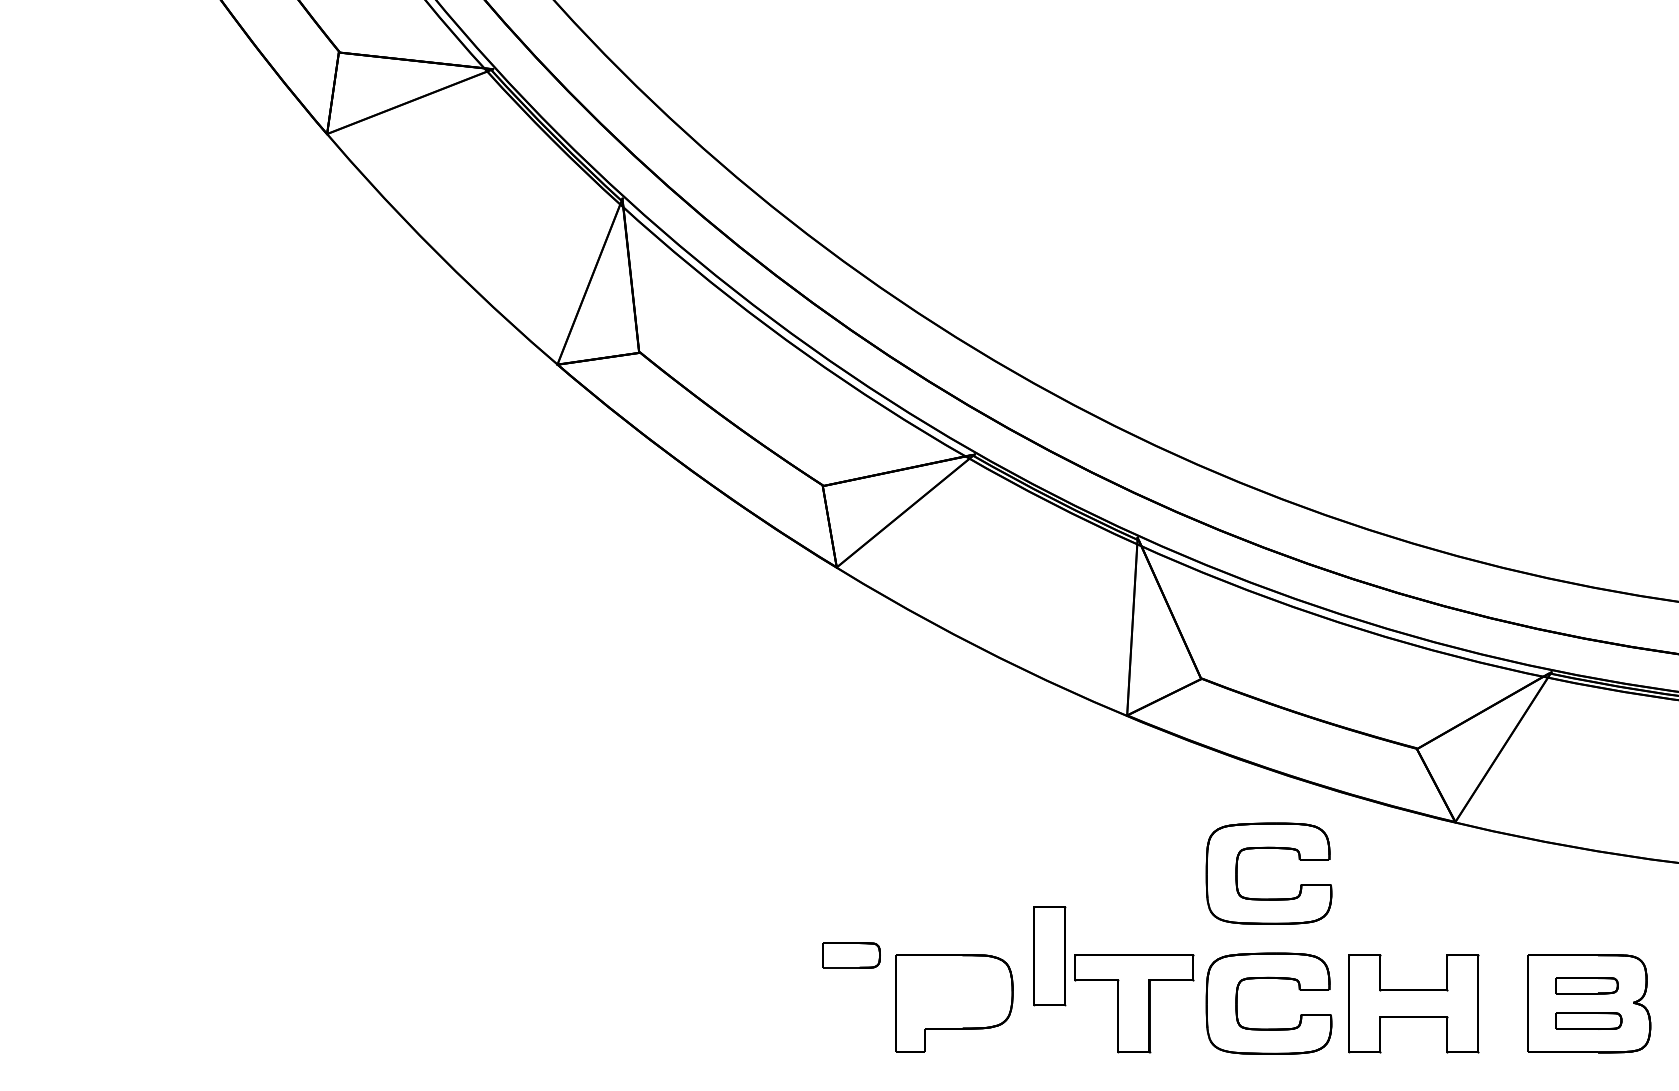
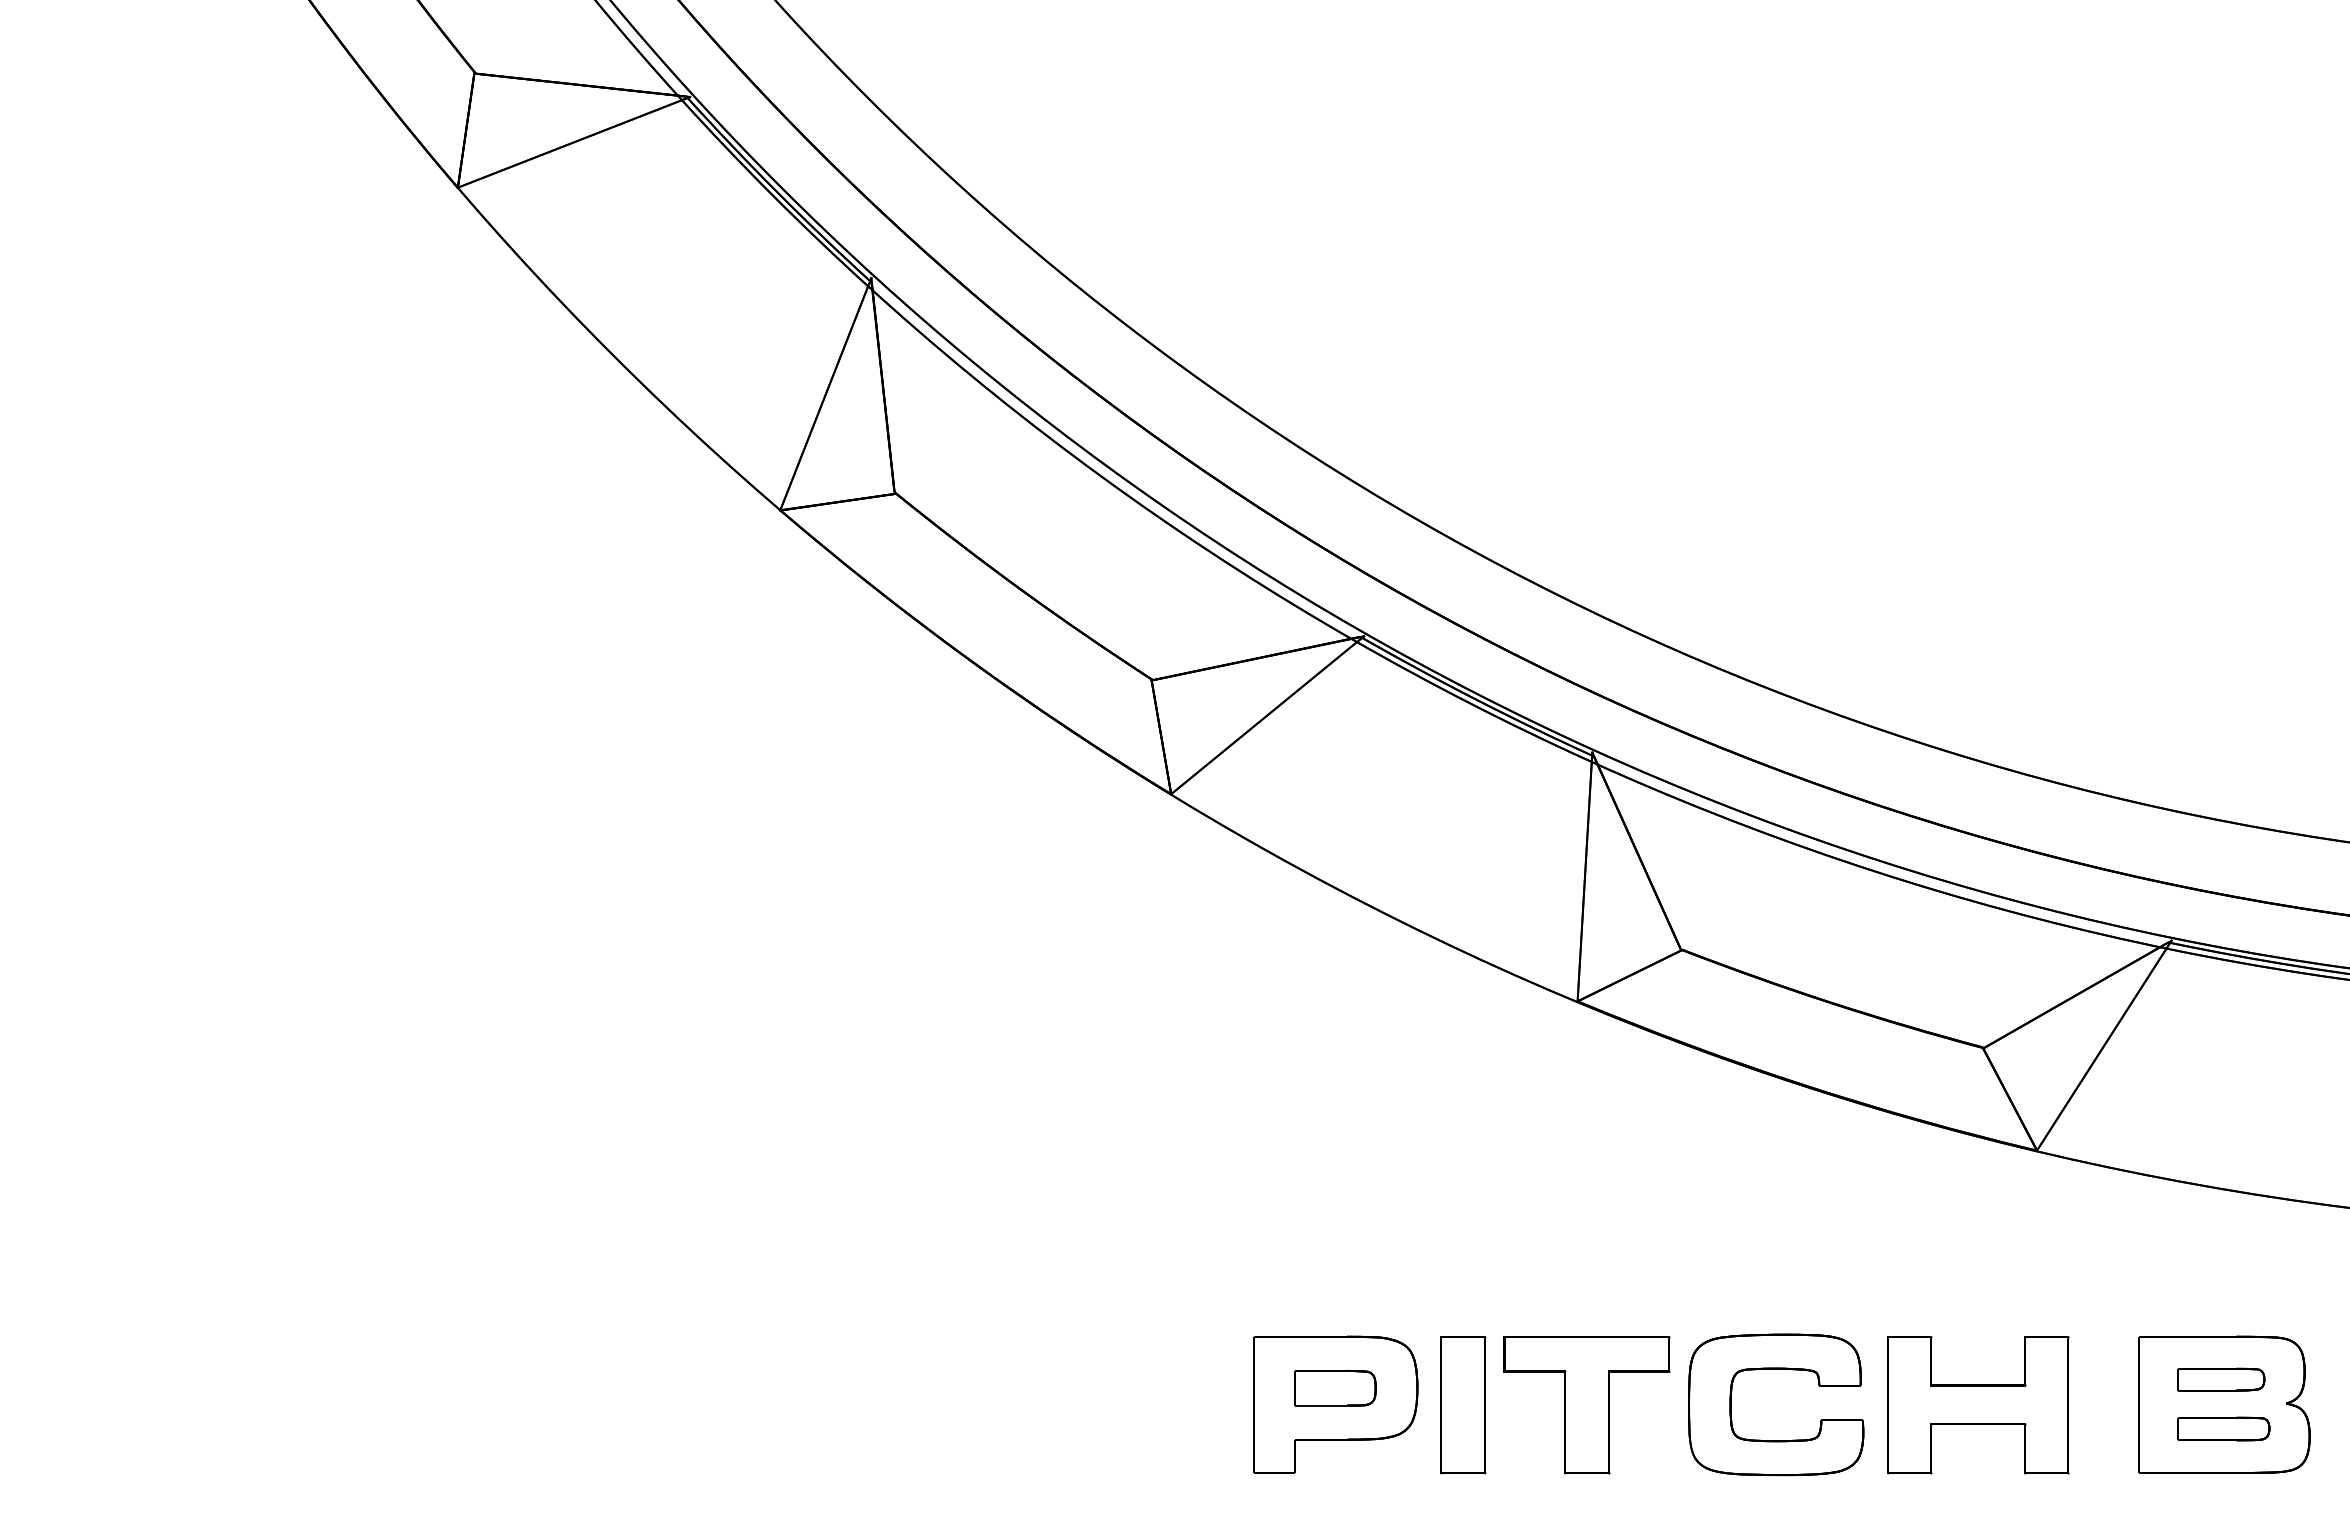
part: (1269, 848) -> (1776, 1187), removed
part: (851, 954) -> (1335, 1387), moved
part: (1049, 956) -> (1463, 1405), moved

